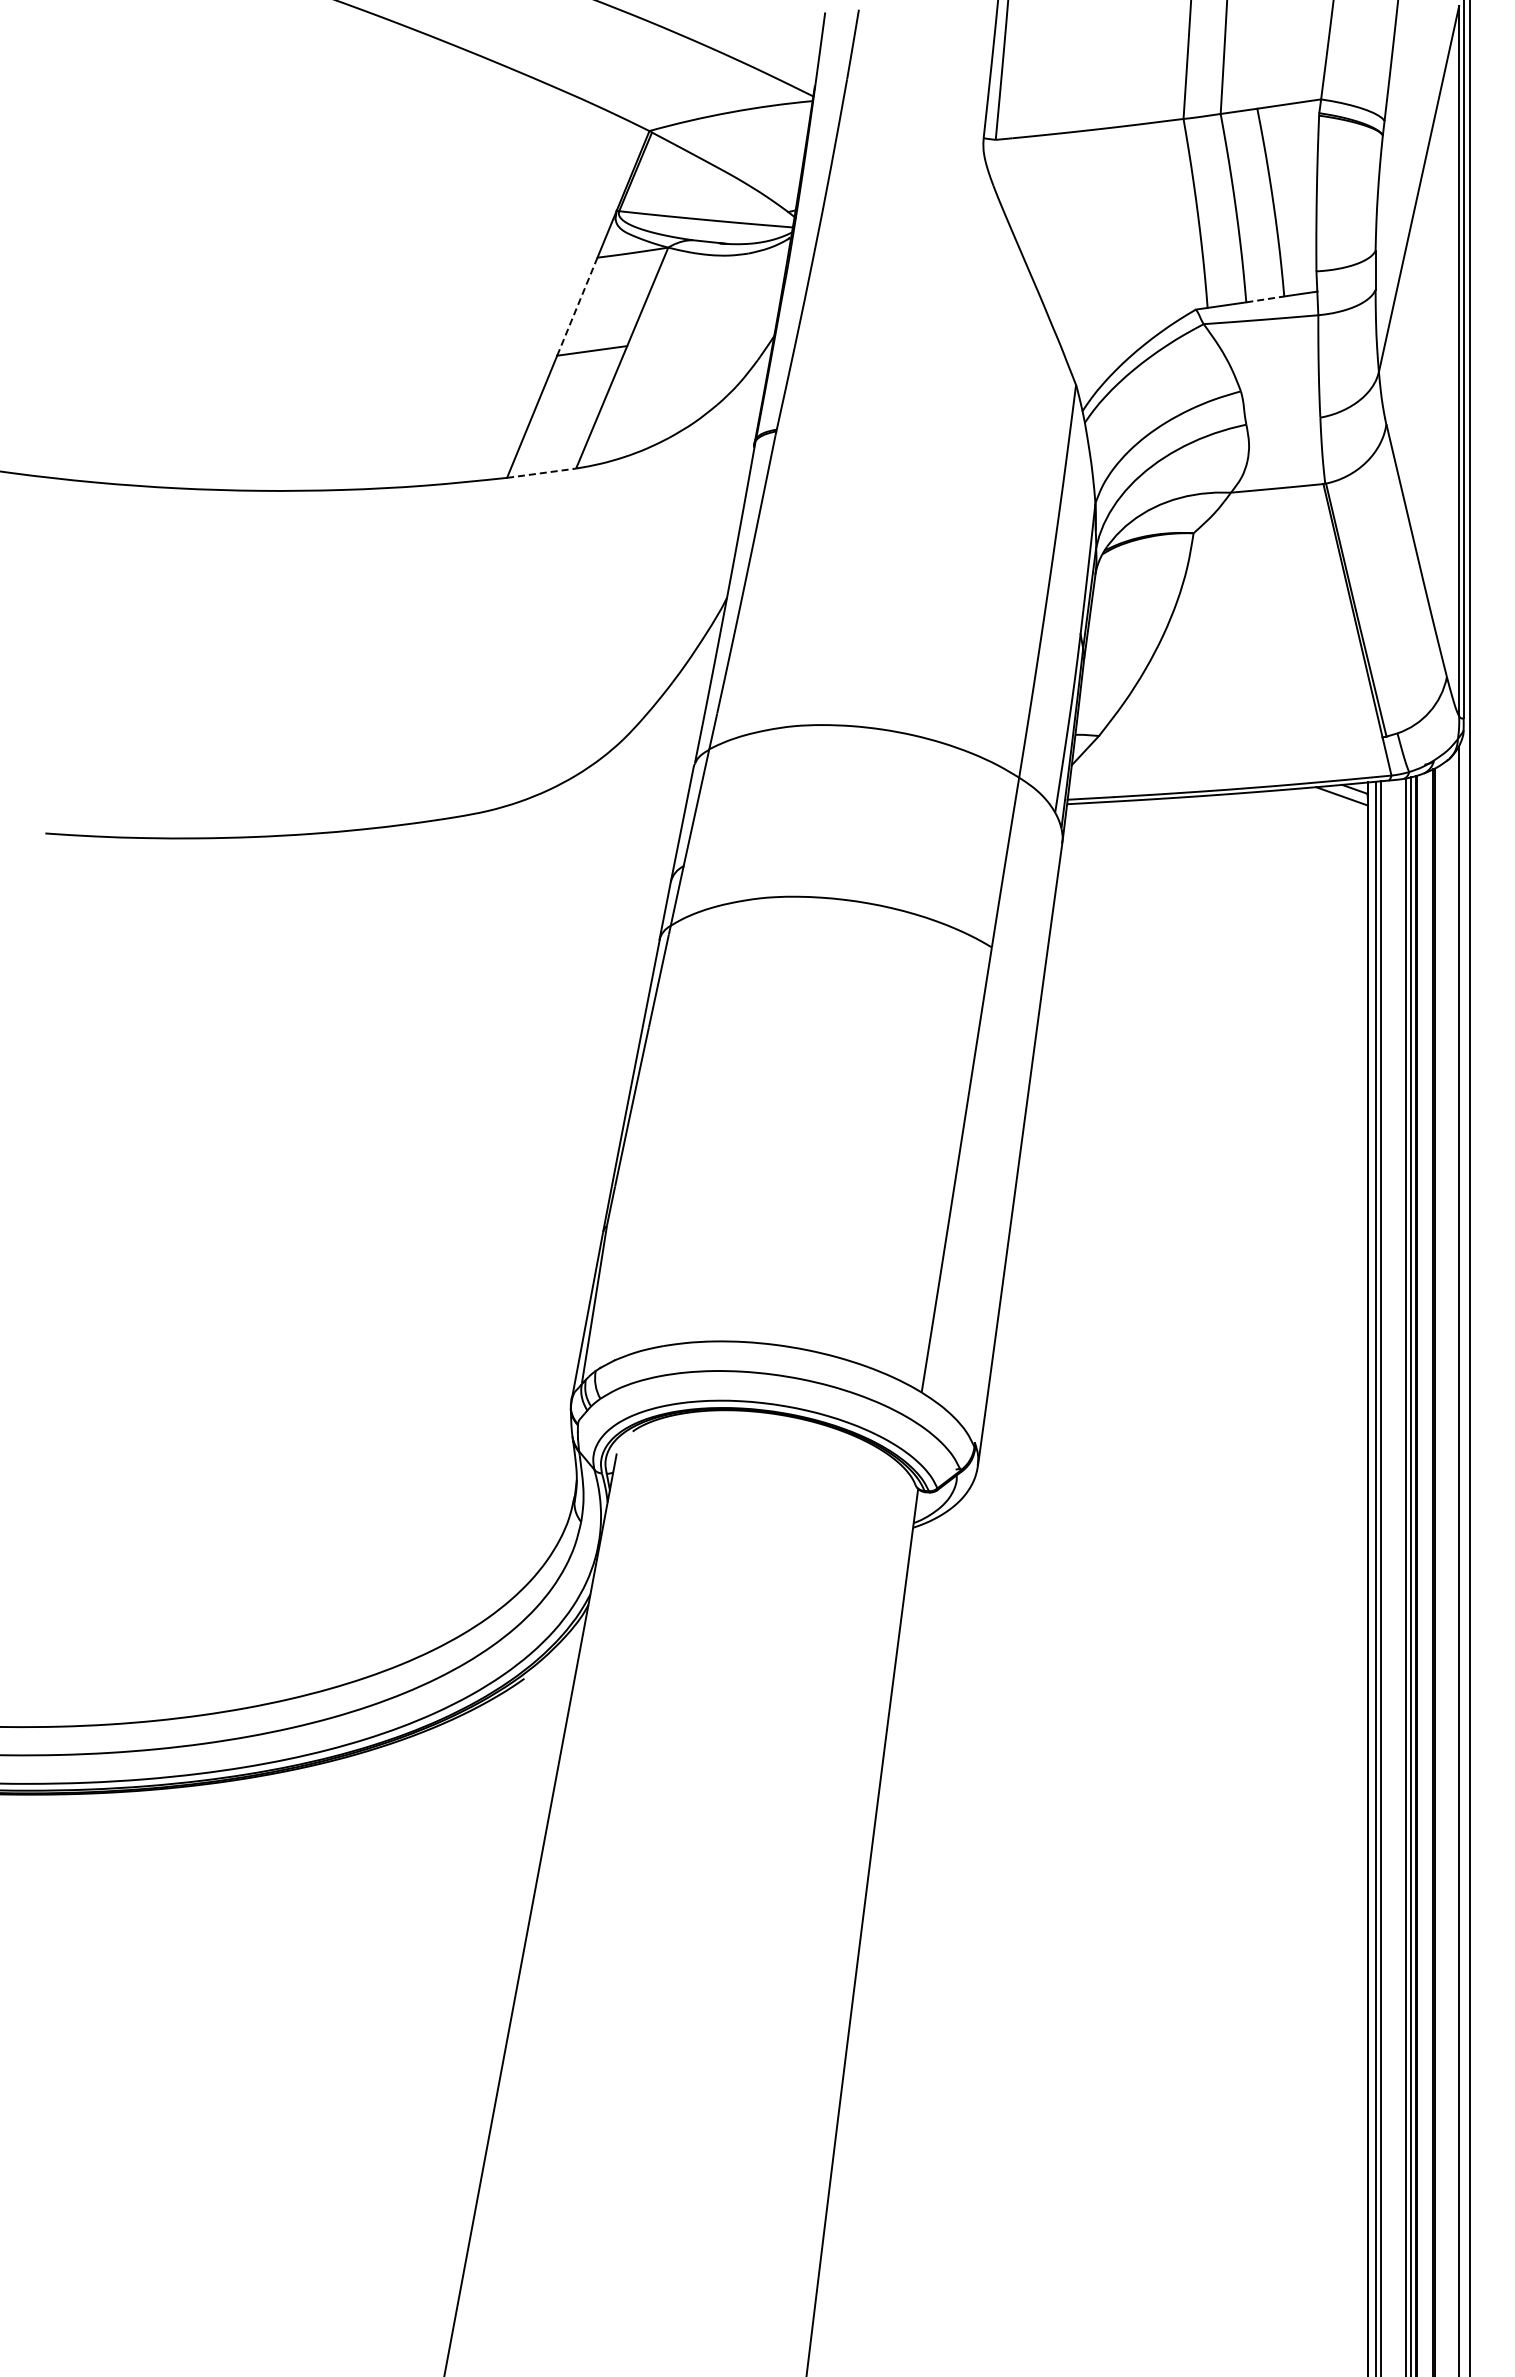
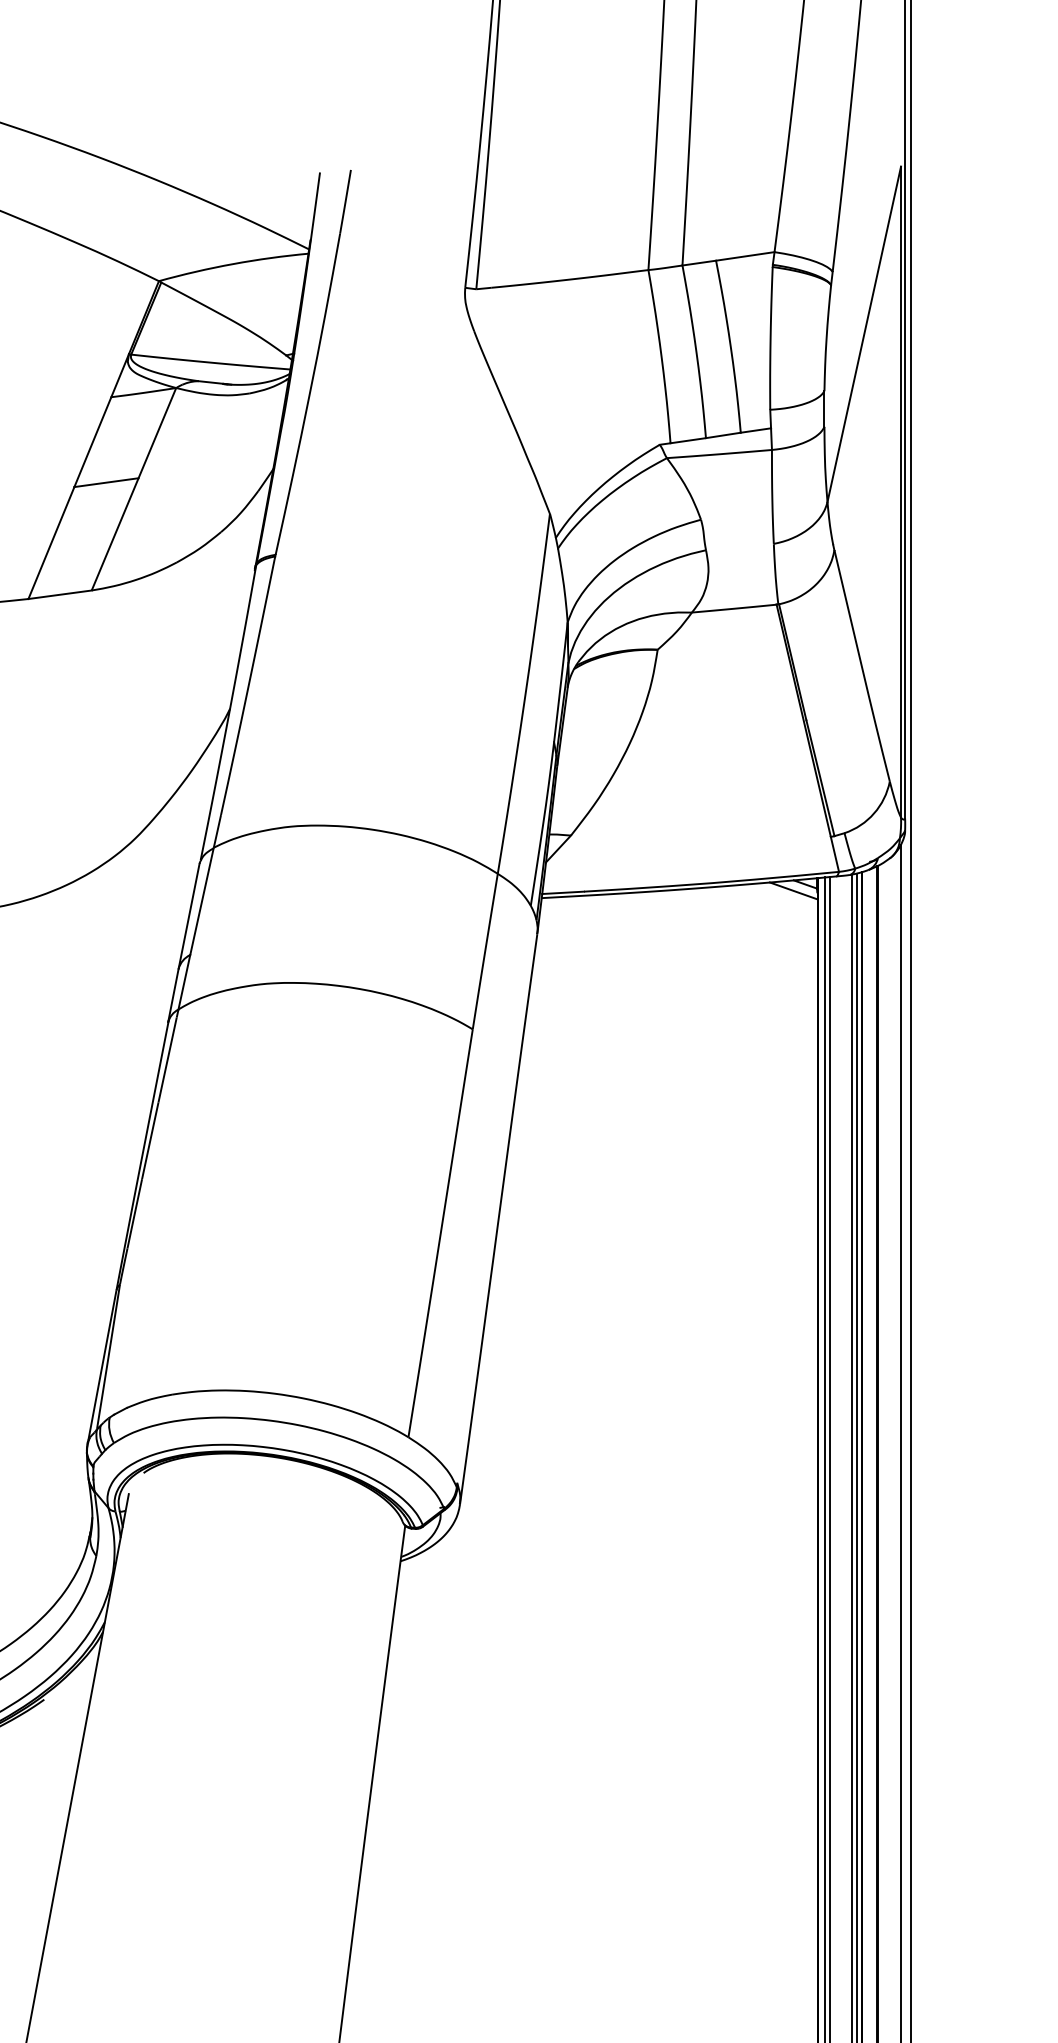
line: (1265, 299) -> (723, 435), dashed -> solid
line: (577, 306) -> (93, 441), dashed -> solid
line: (541, 473) -> (60, 595), dashed -> solid

